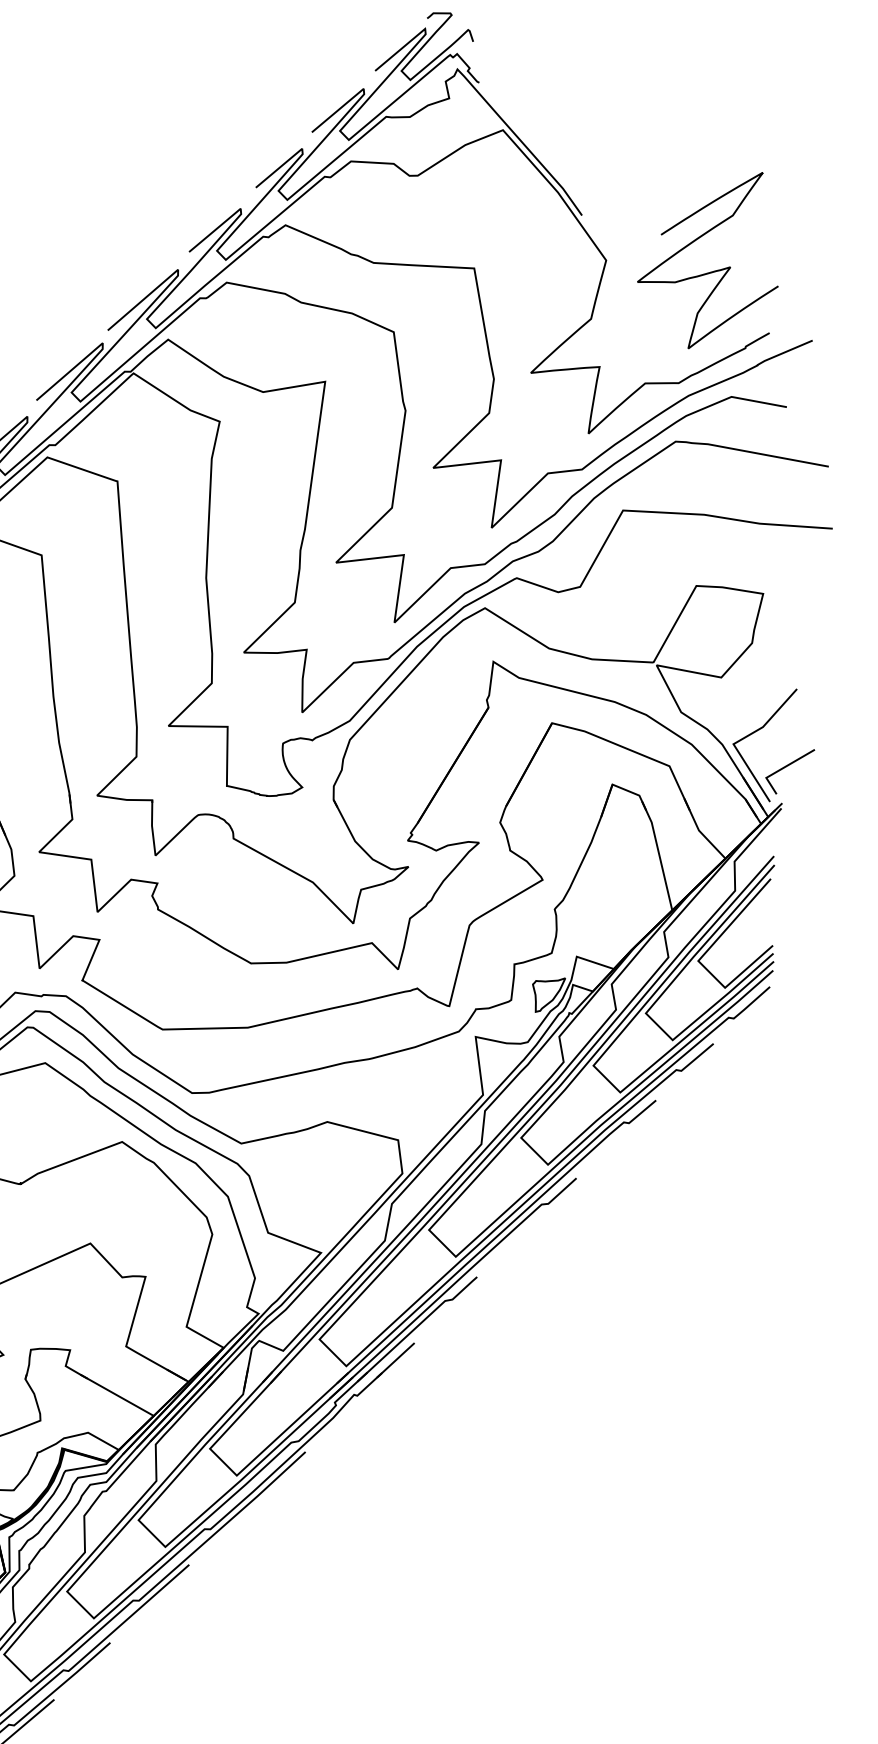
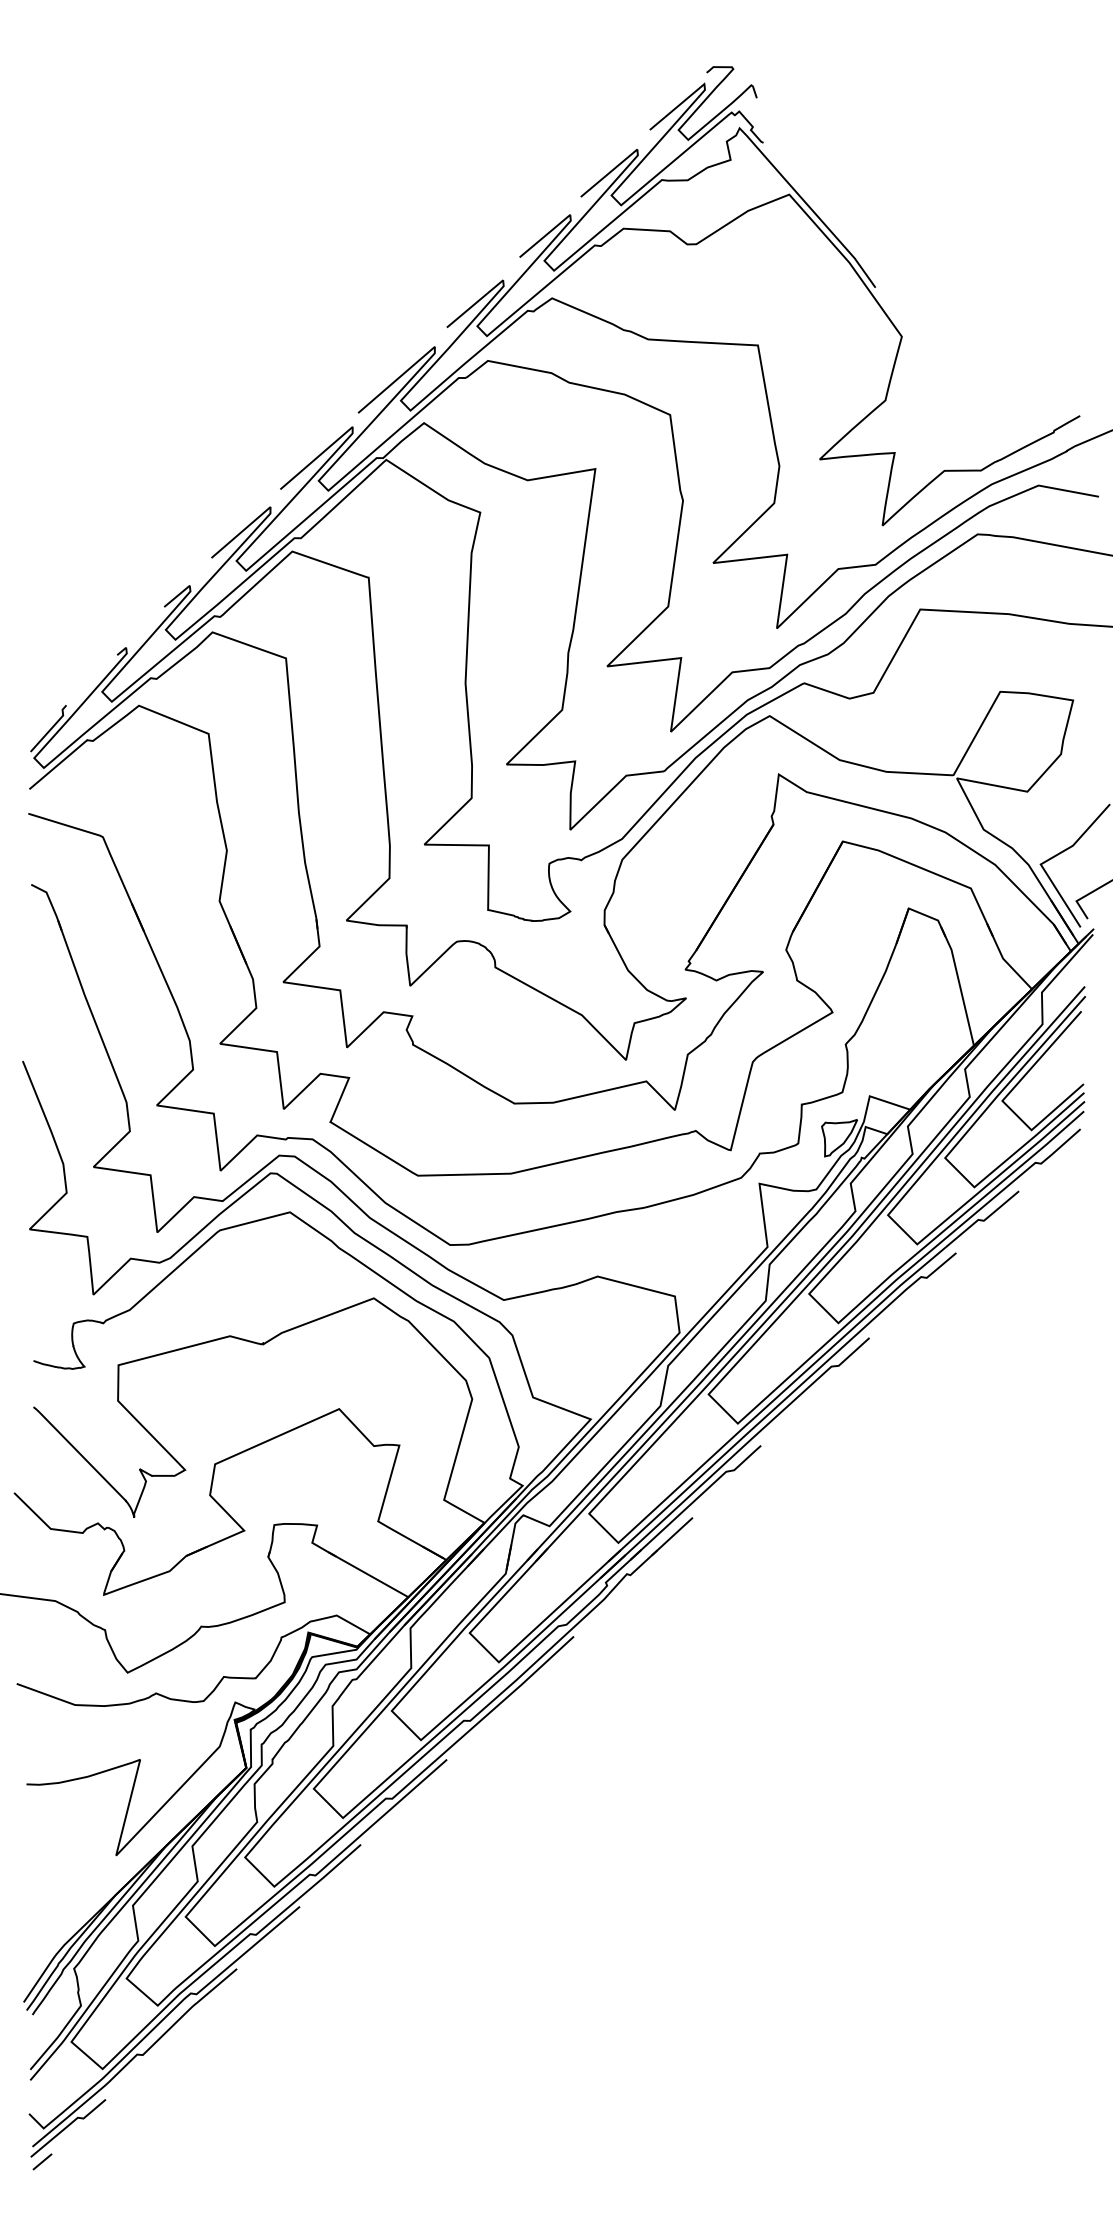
curve: (711, 271) -> (1016, 348), removed

